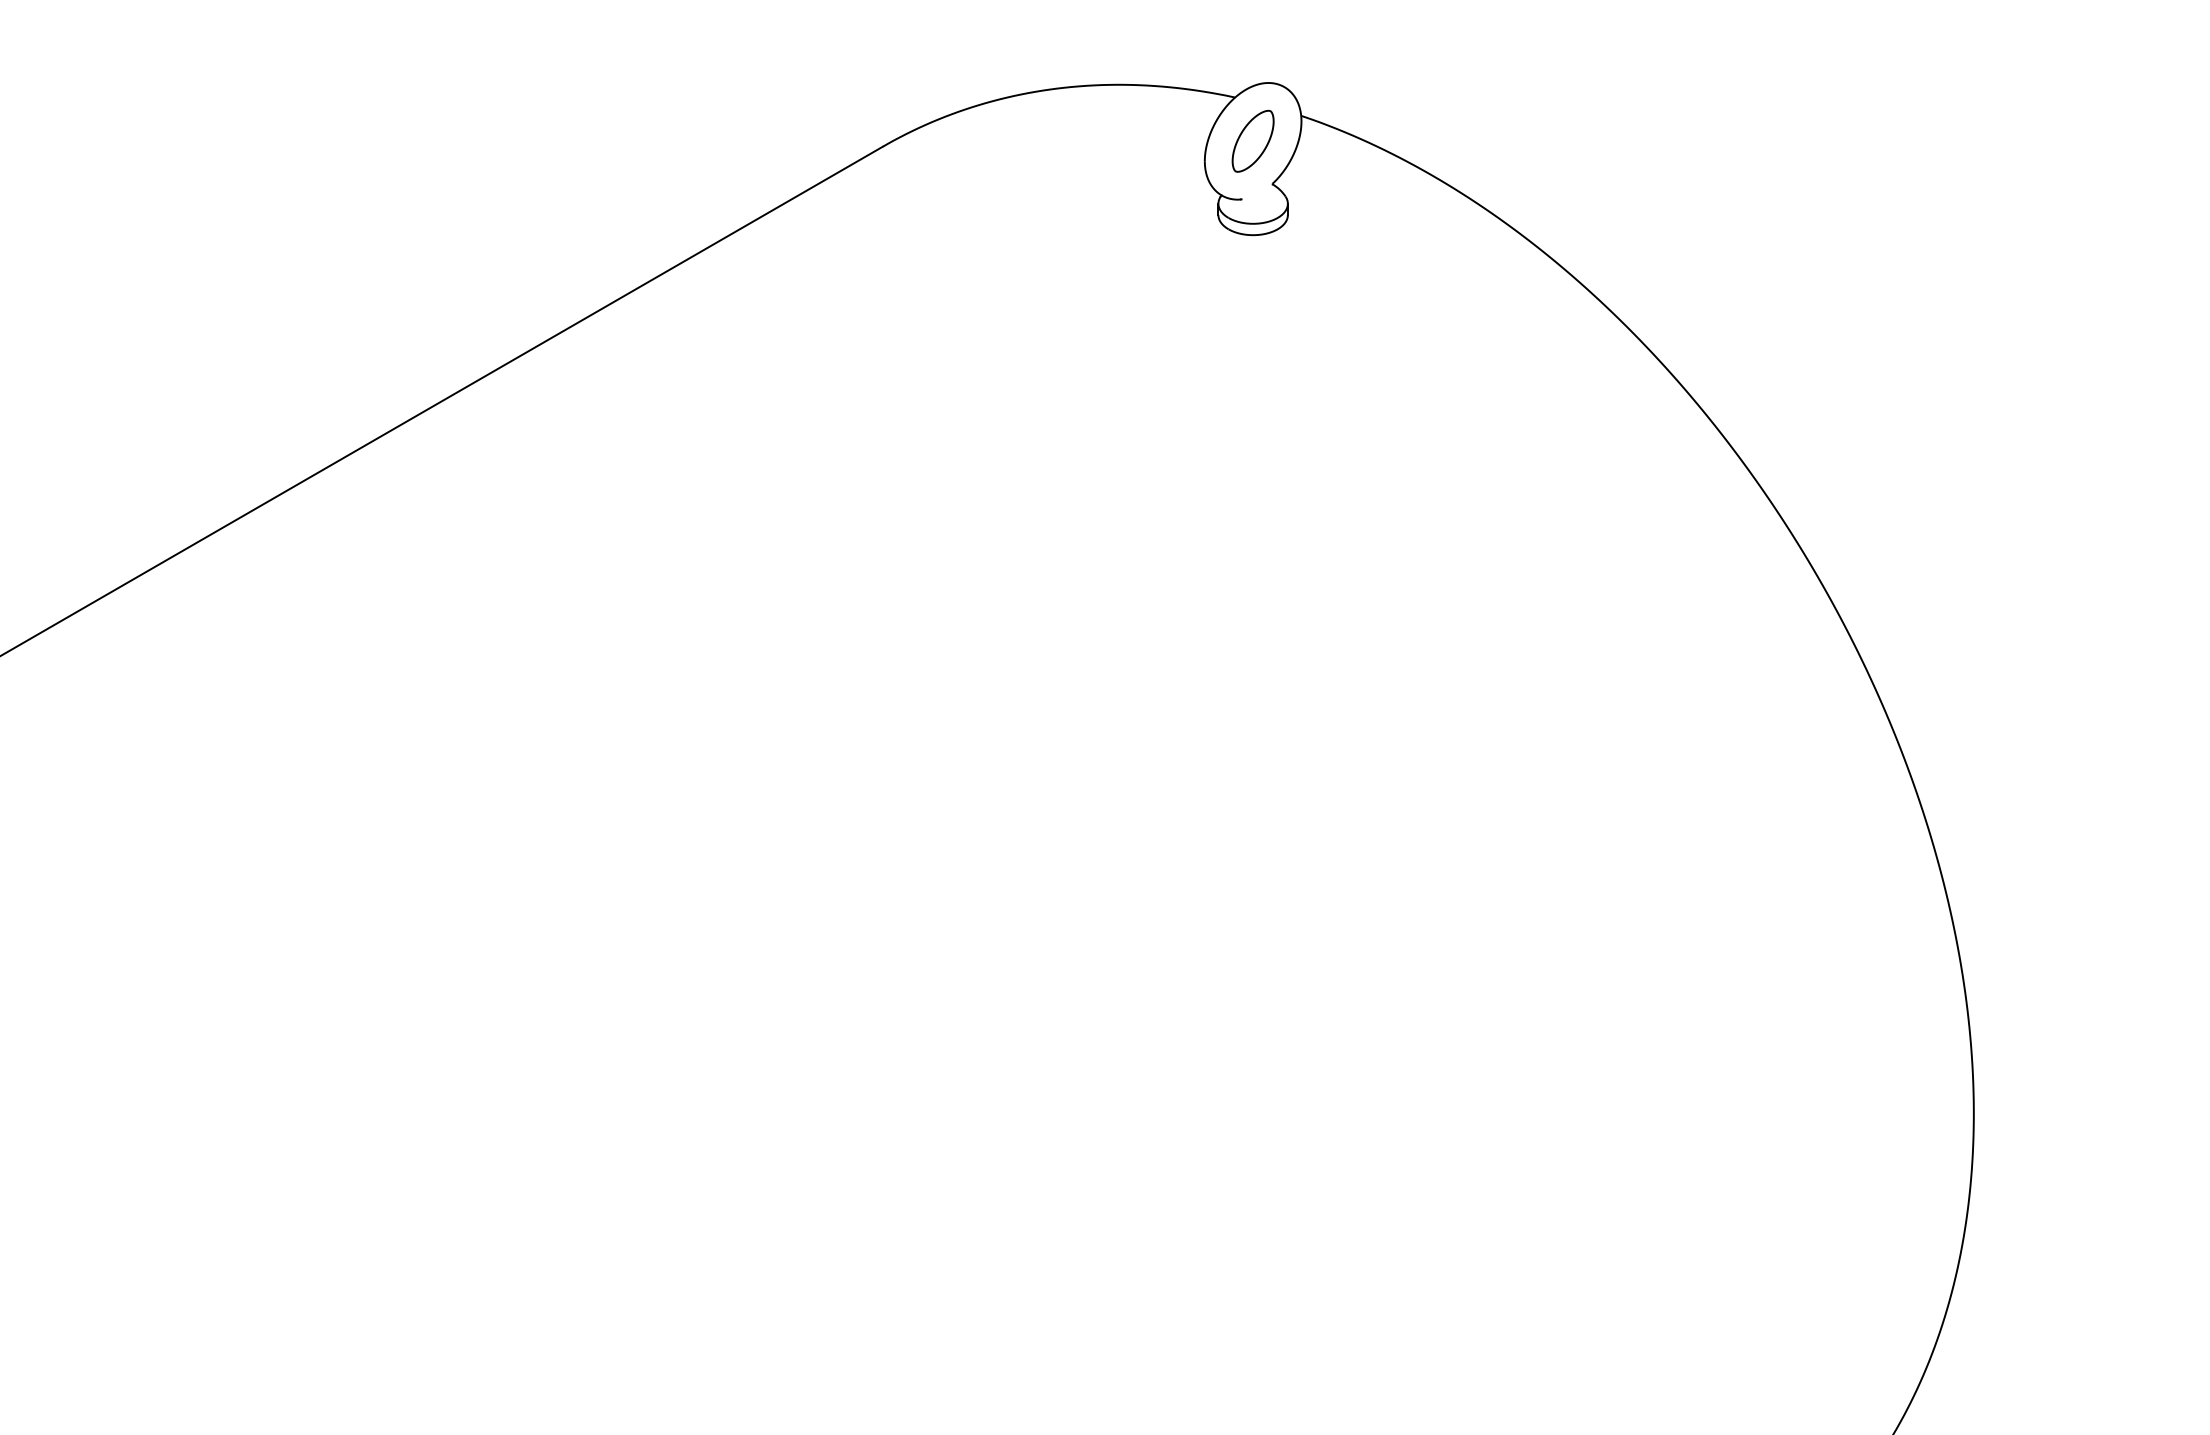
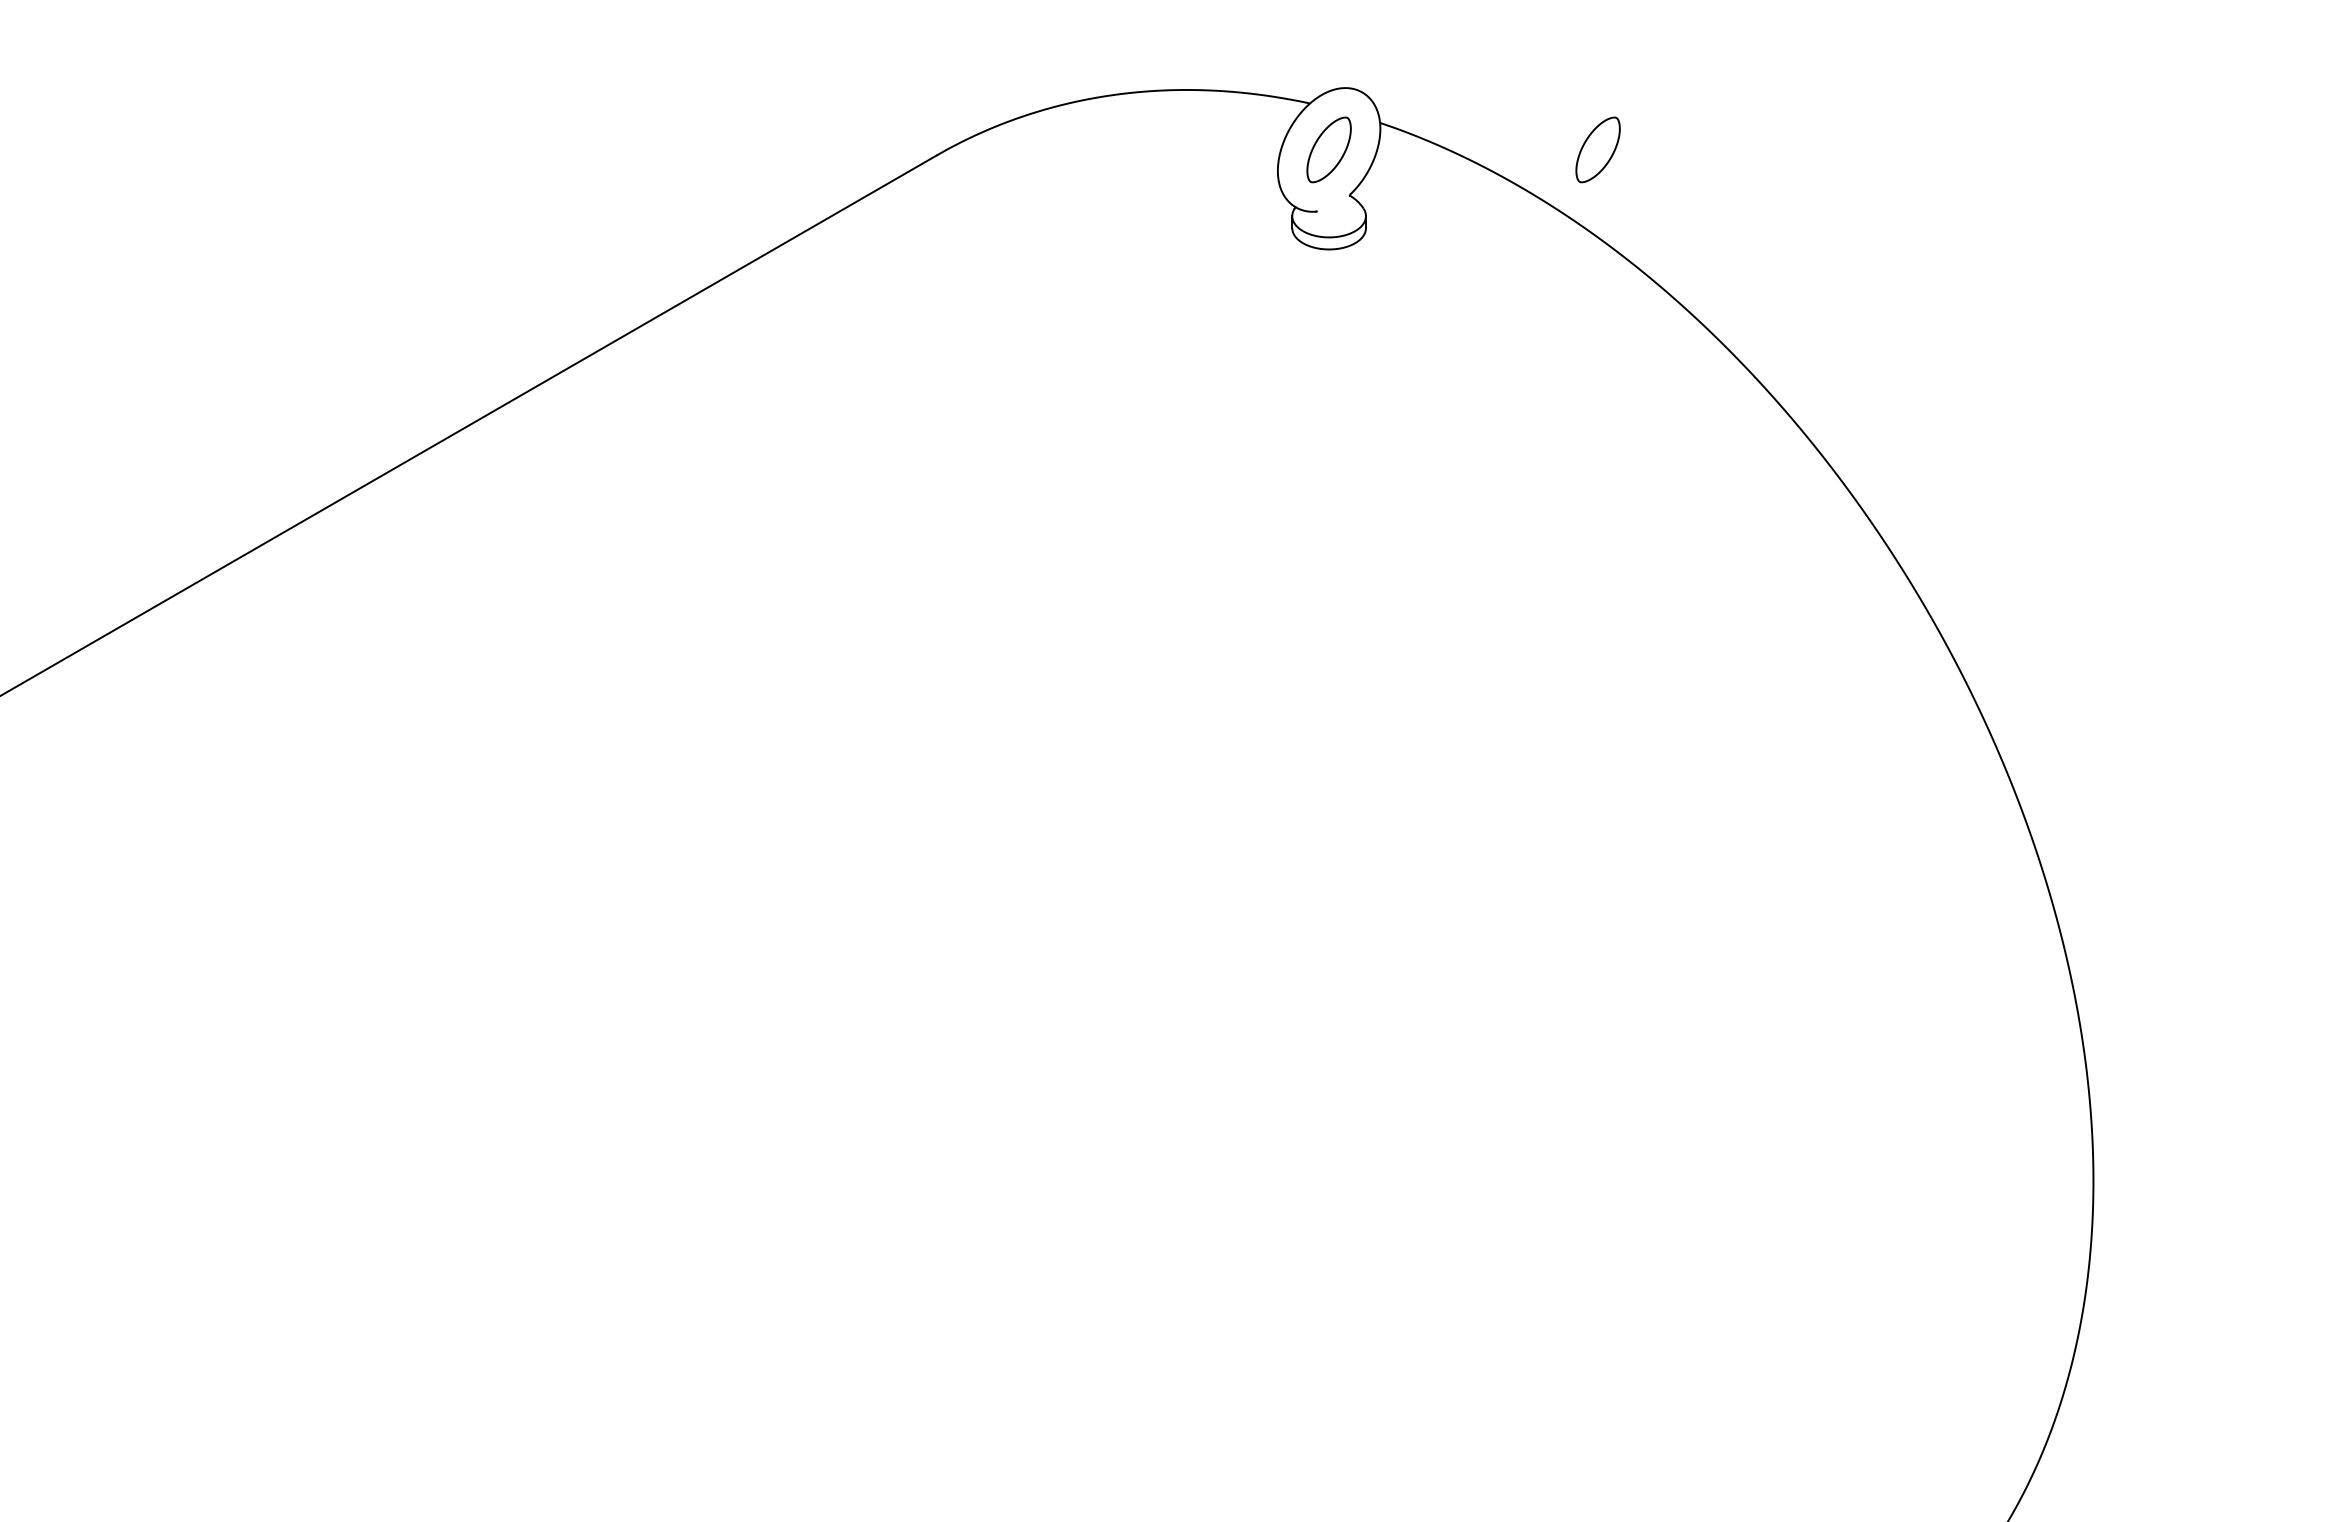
part: (1506, 140) -> (1597, 149), added

